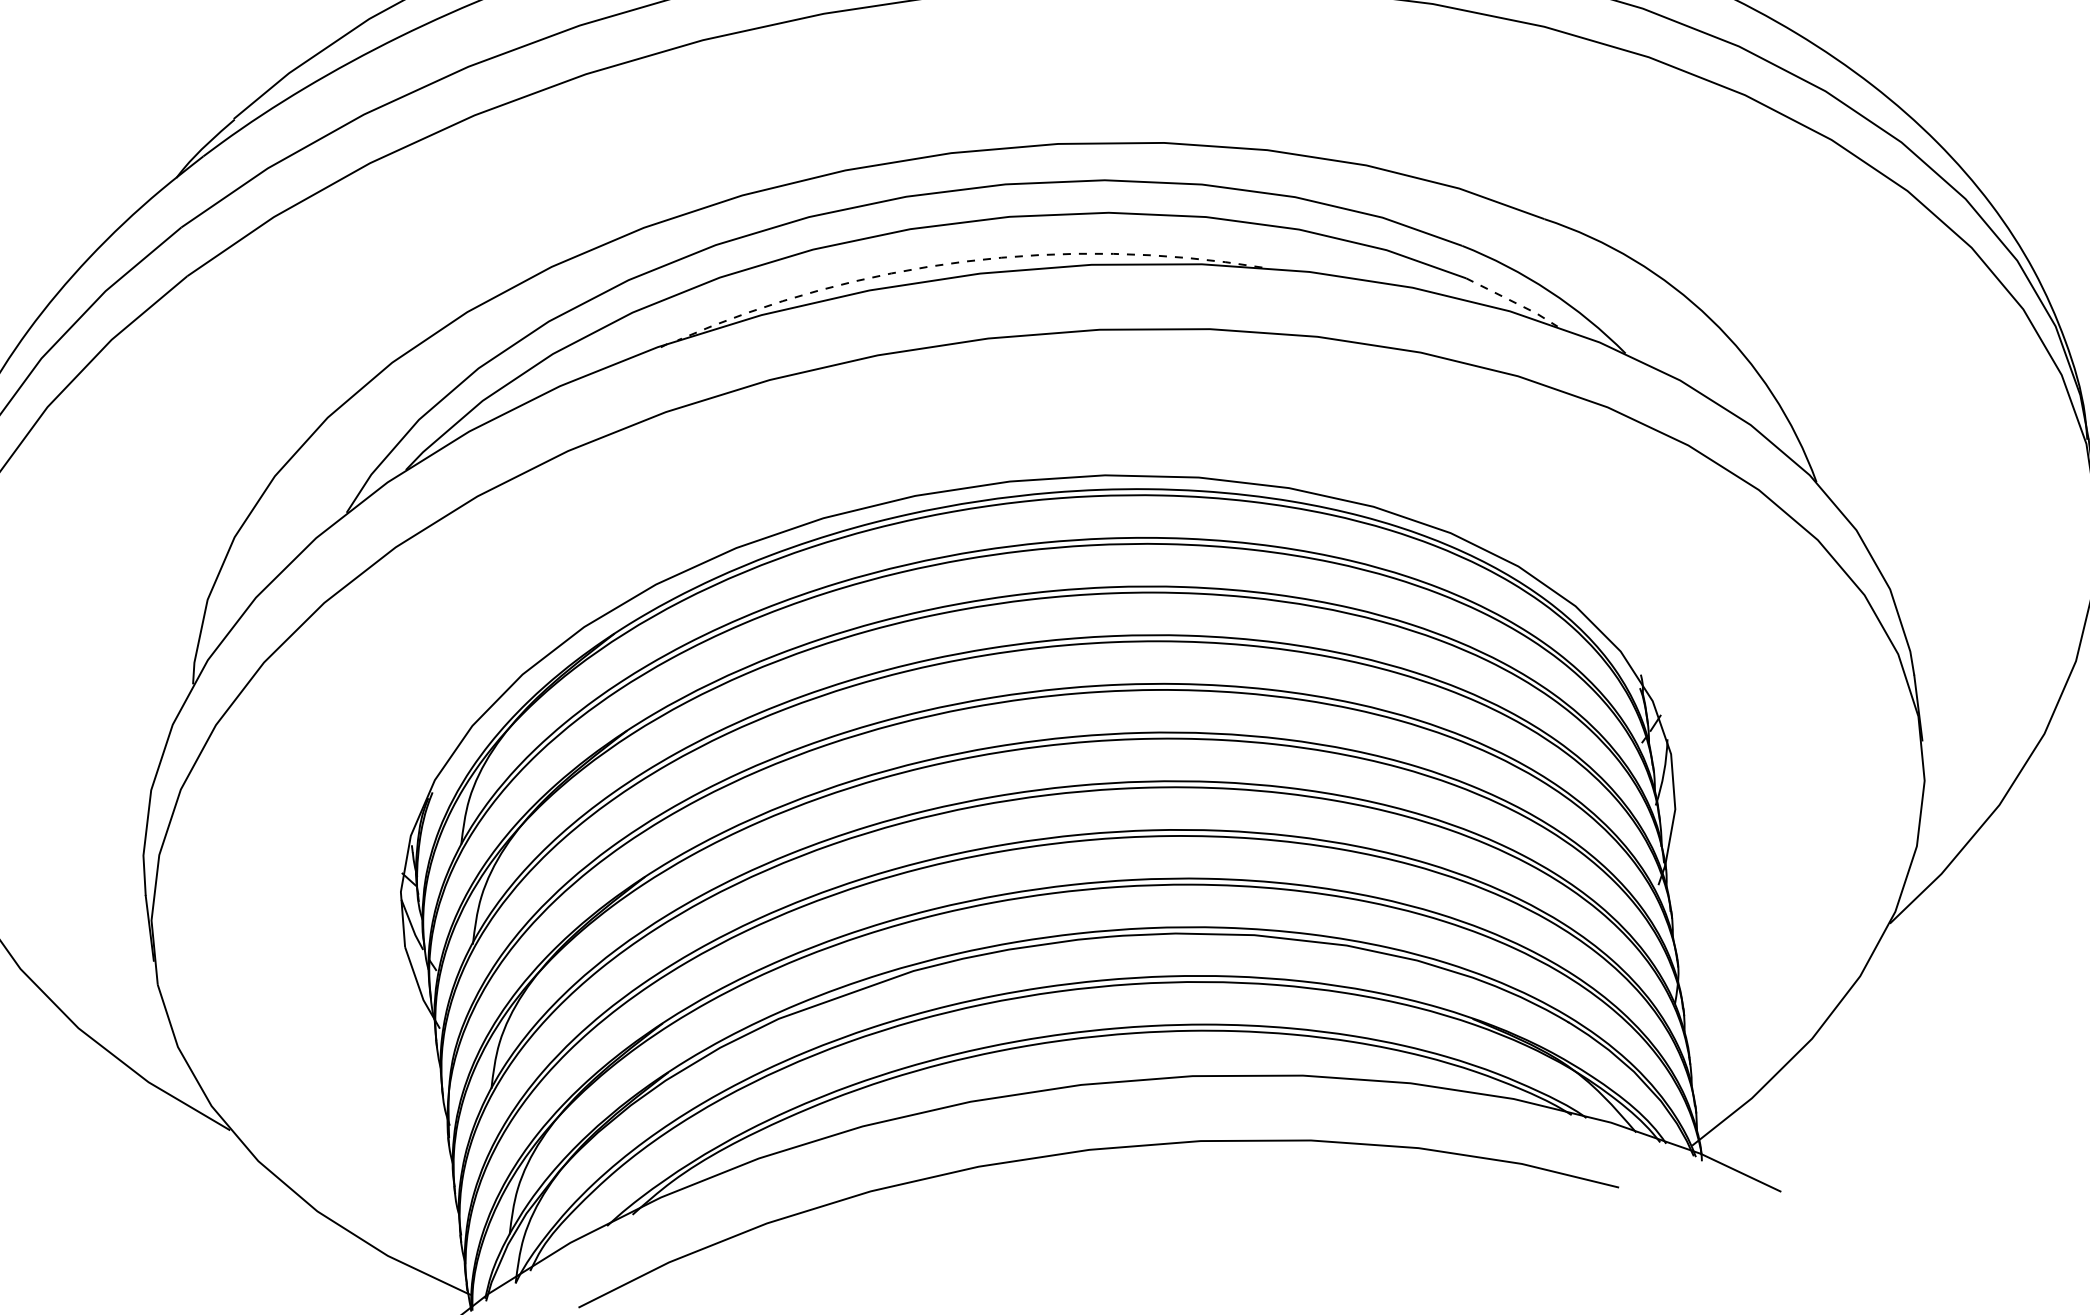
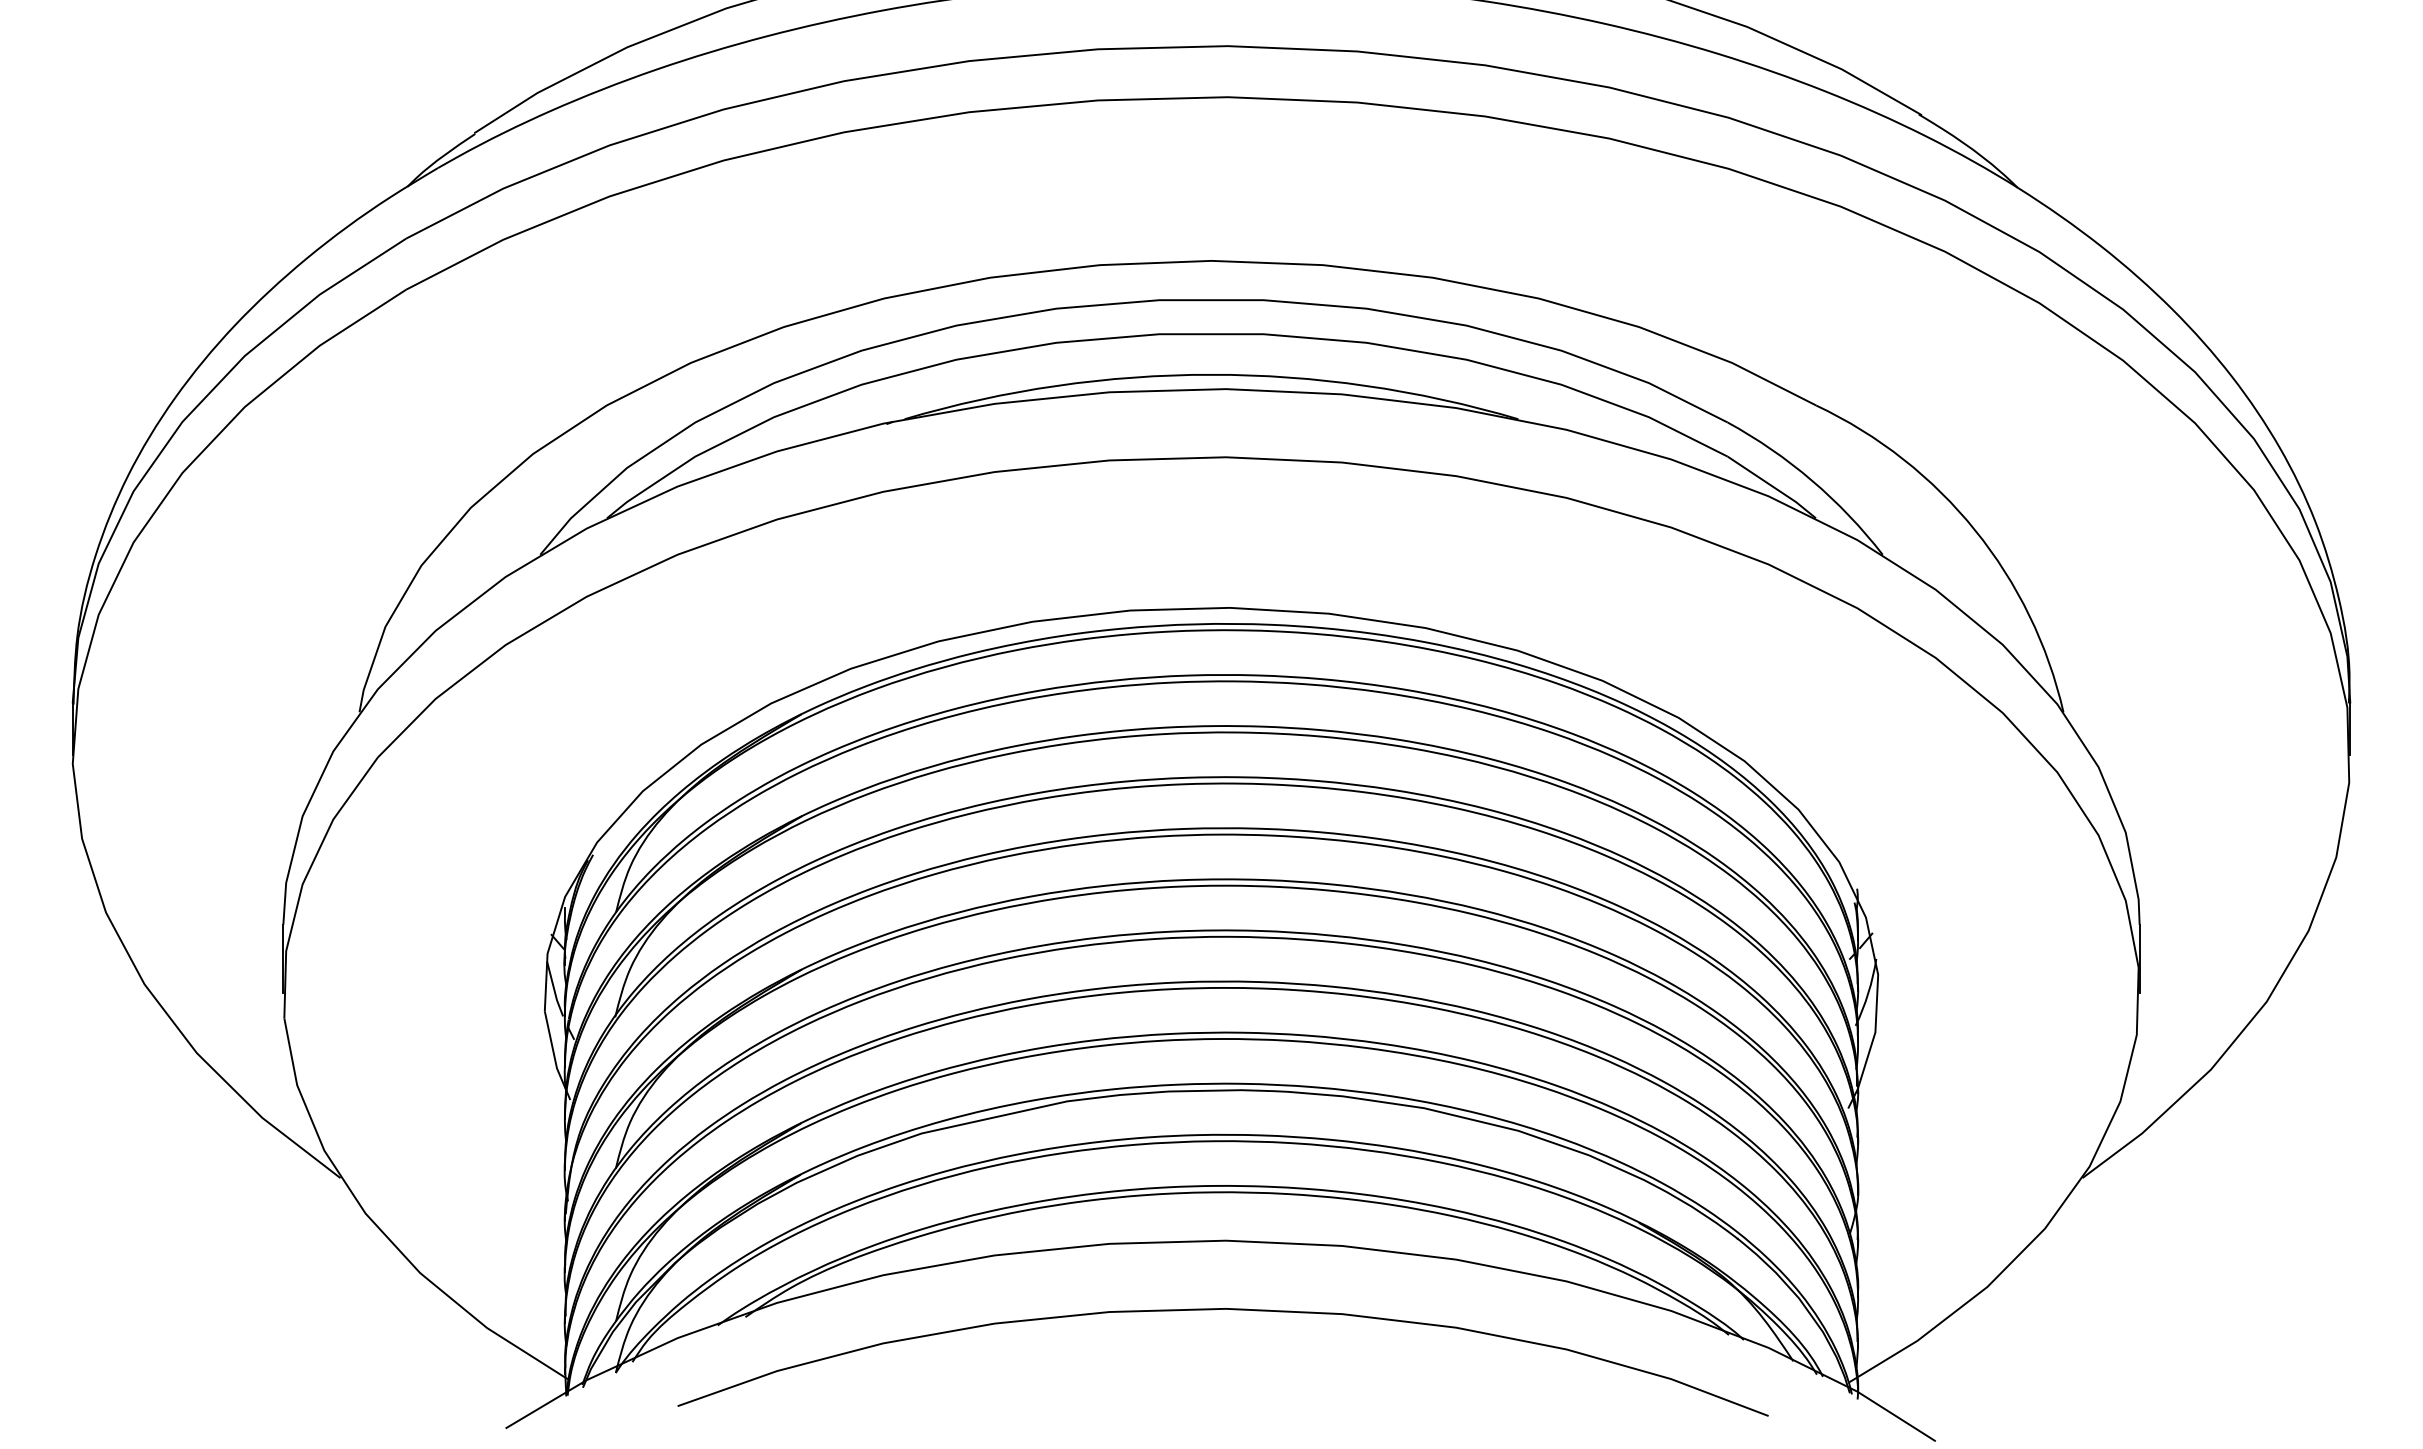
arc: (964, 261) -> (1211, 374), dashed -> solid
line: (1513, 302) -> (1773, 487), dashed -> solid

